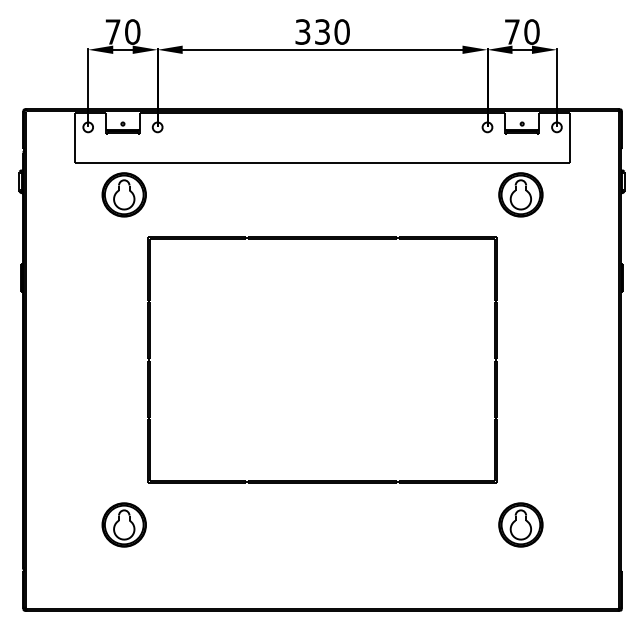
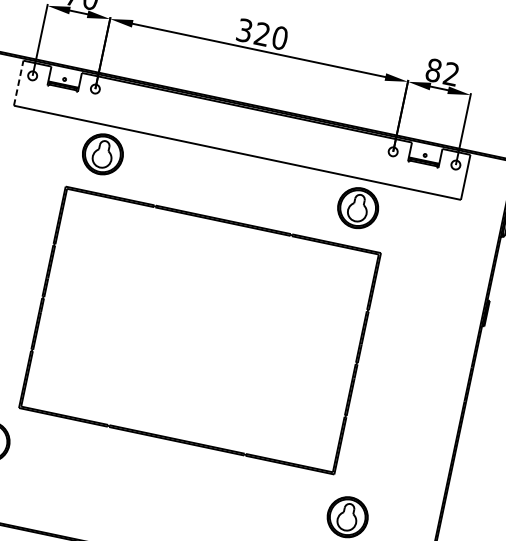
text: (322, 31) -> (262, 33), 330 -> 320
text: (521, 31) -> (442, 71), 70 -> 82
line: (75, 138) -> (19, 83), solid -> dashed
part: (123, 194) -> (102, 153), moved
part: (520, 194) -> (357, 207), moved

